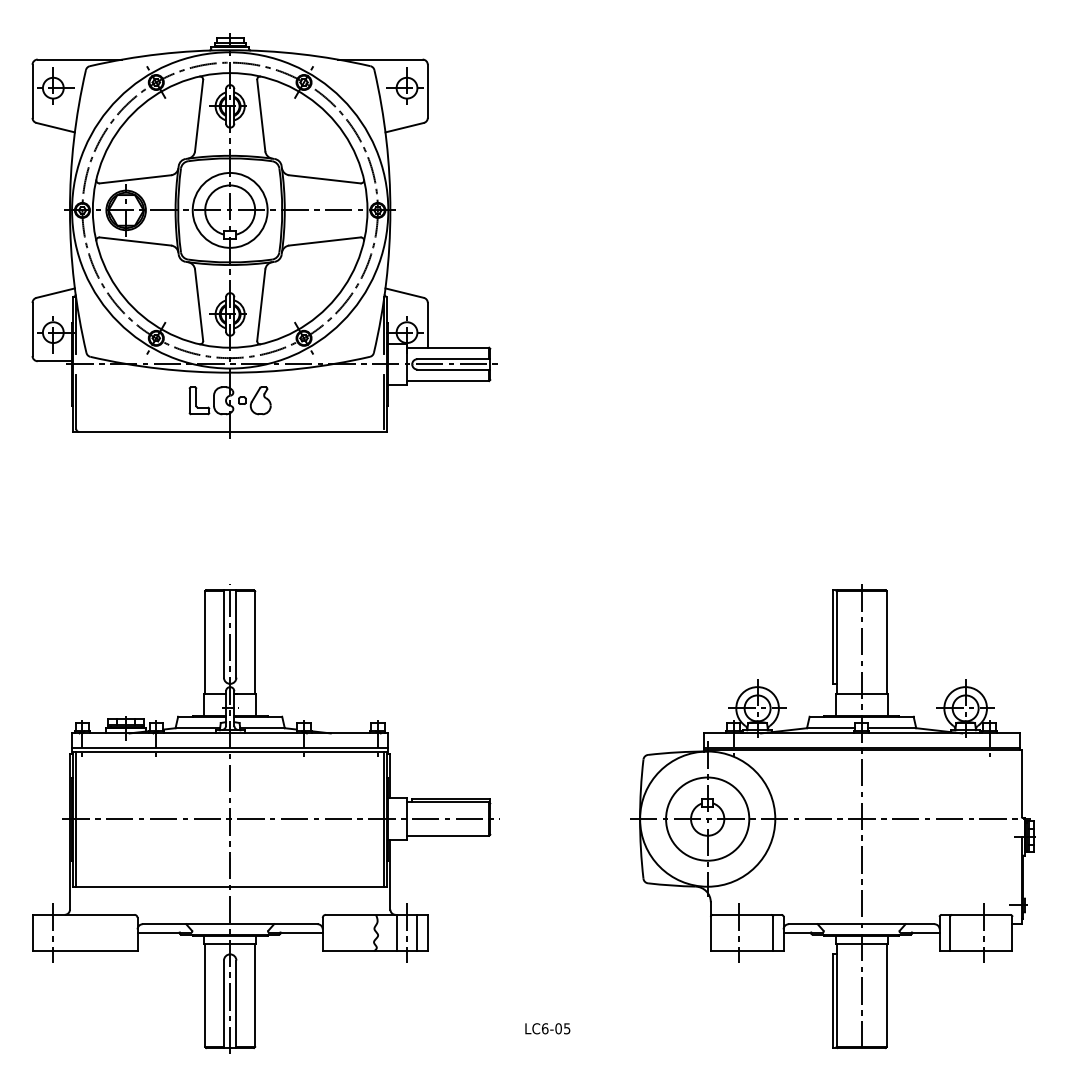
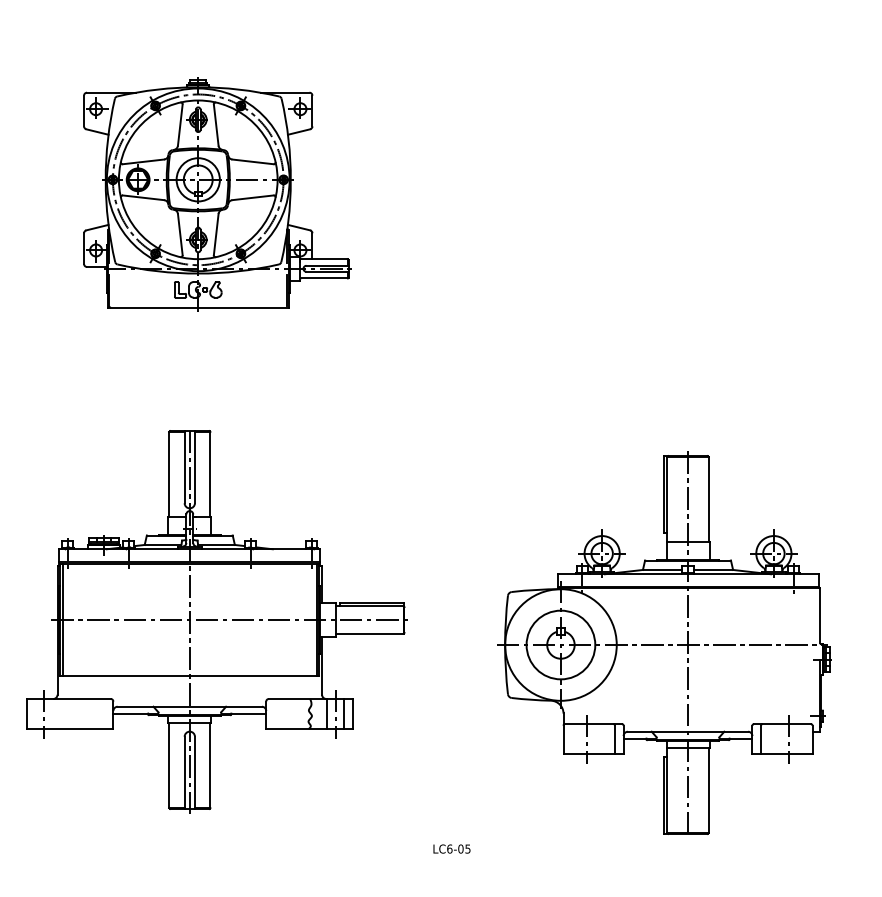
part: (263, 235) -> (217, 194), size x0.7
part: (833, 816) -> (664, 642), moved
part: (262, 820) -> (216, 621), moved

